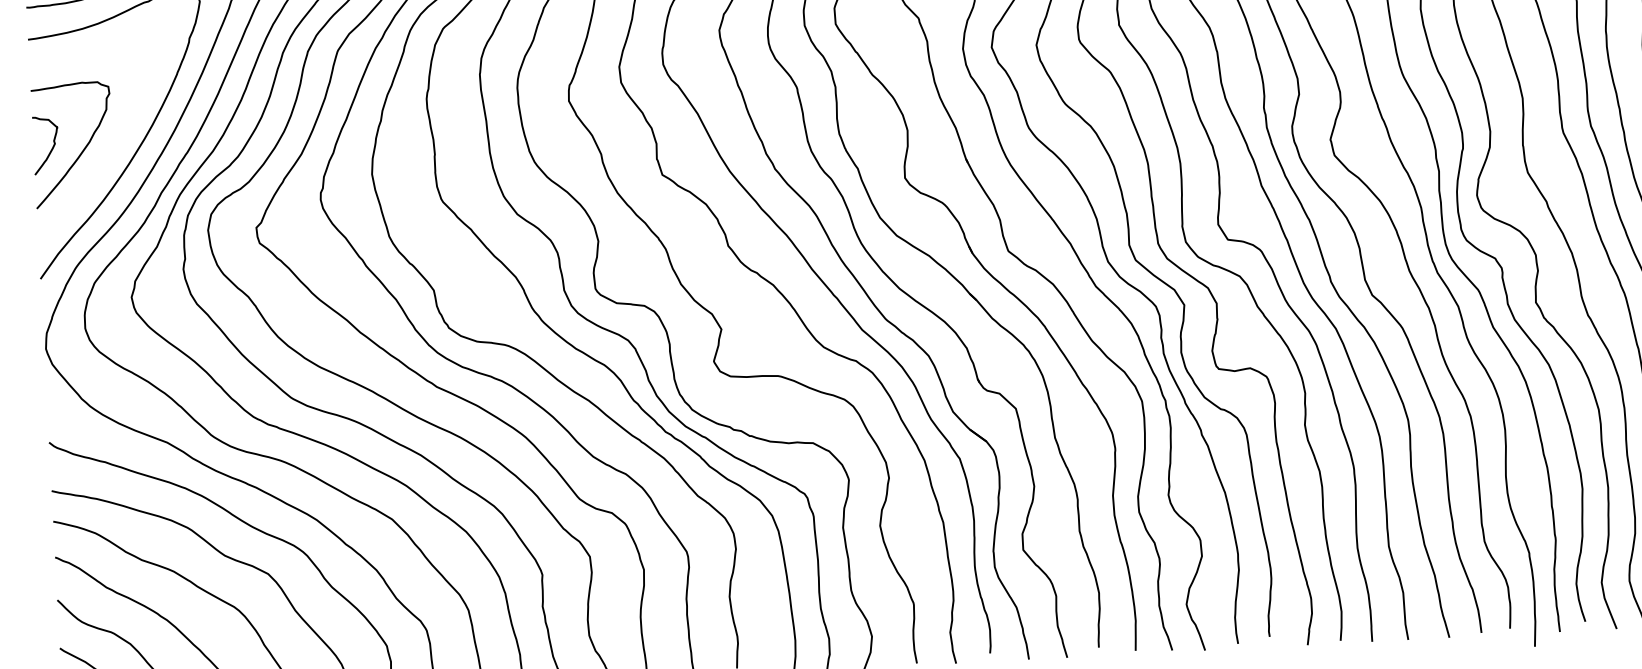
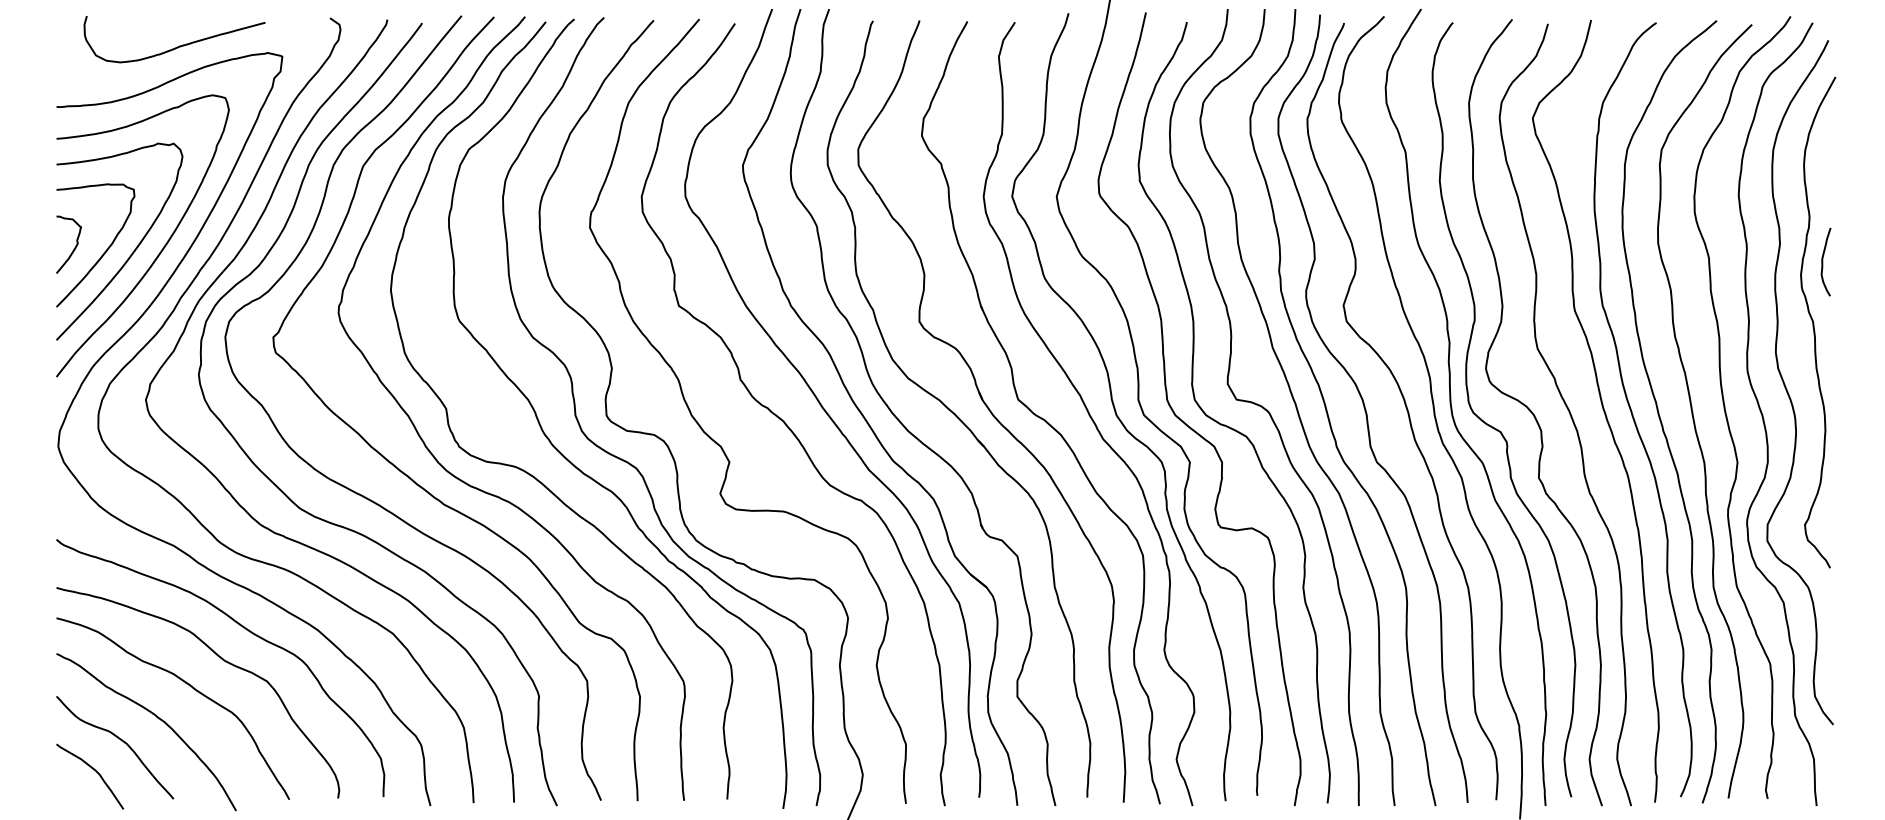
curve: (111, 147) -> (133, 250), added

